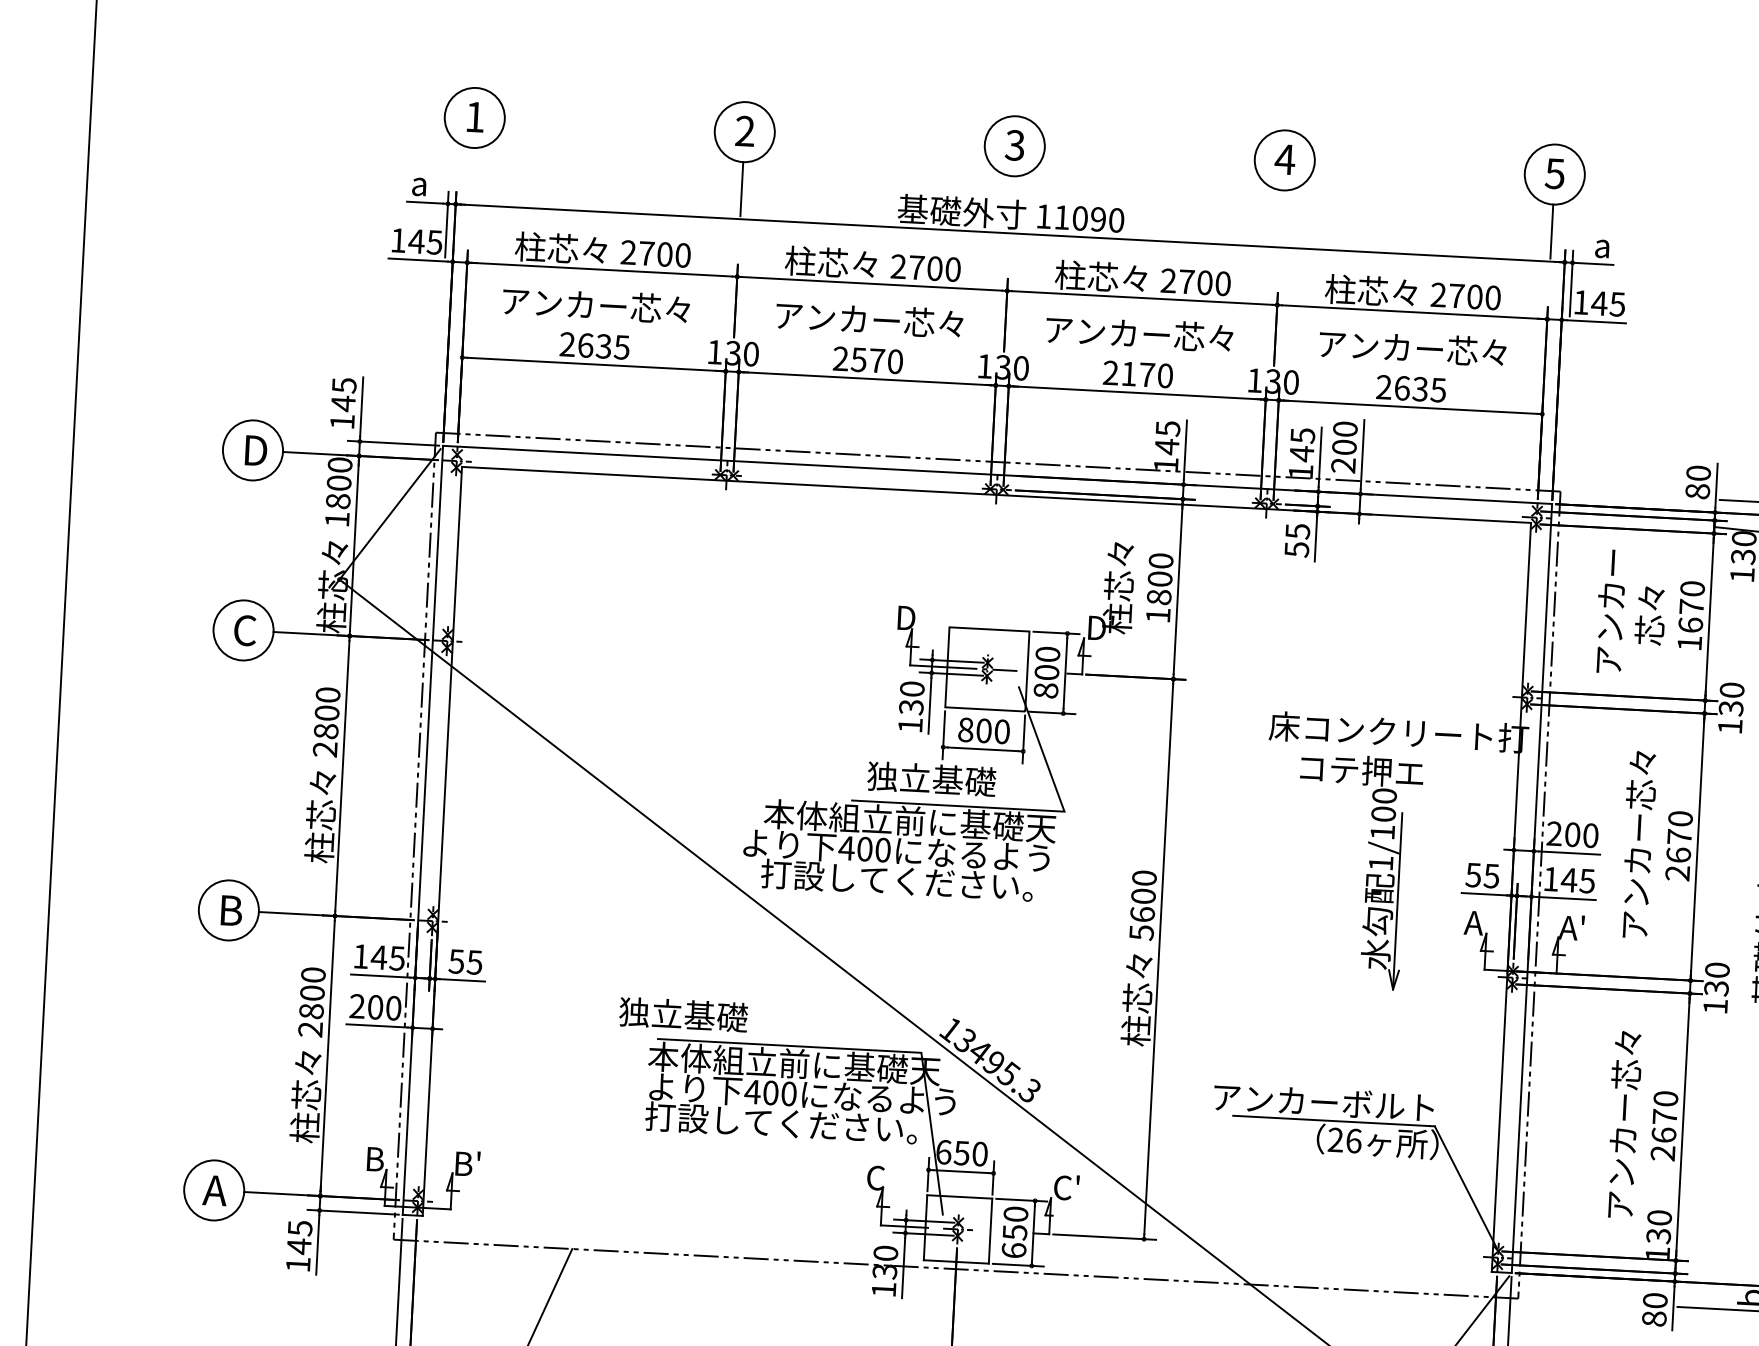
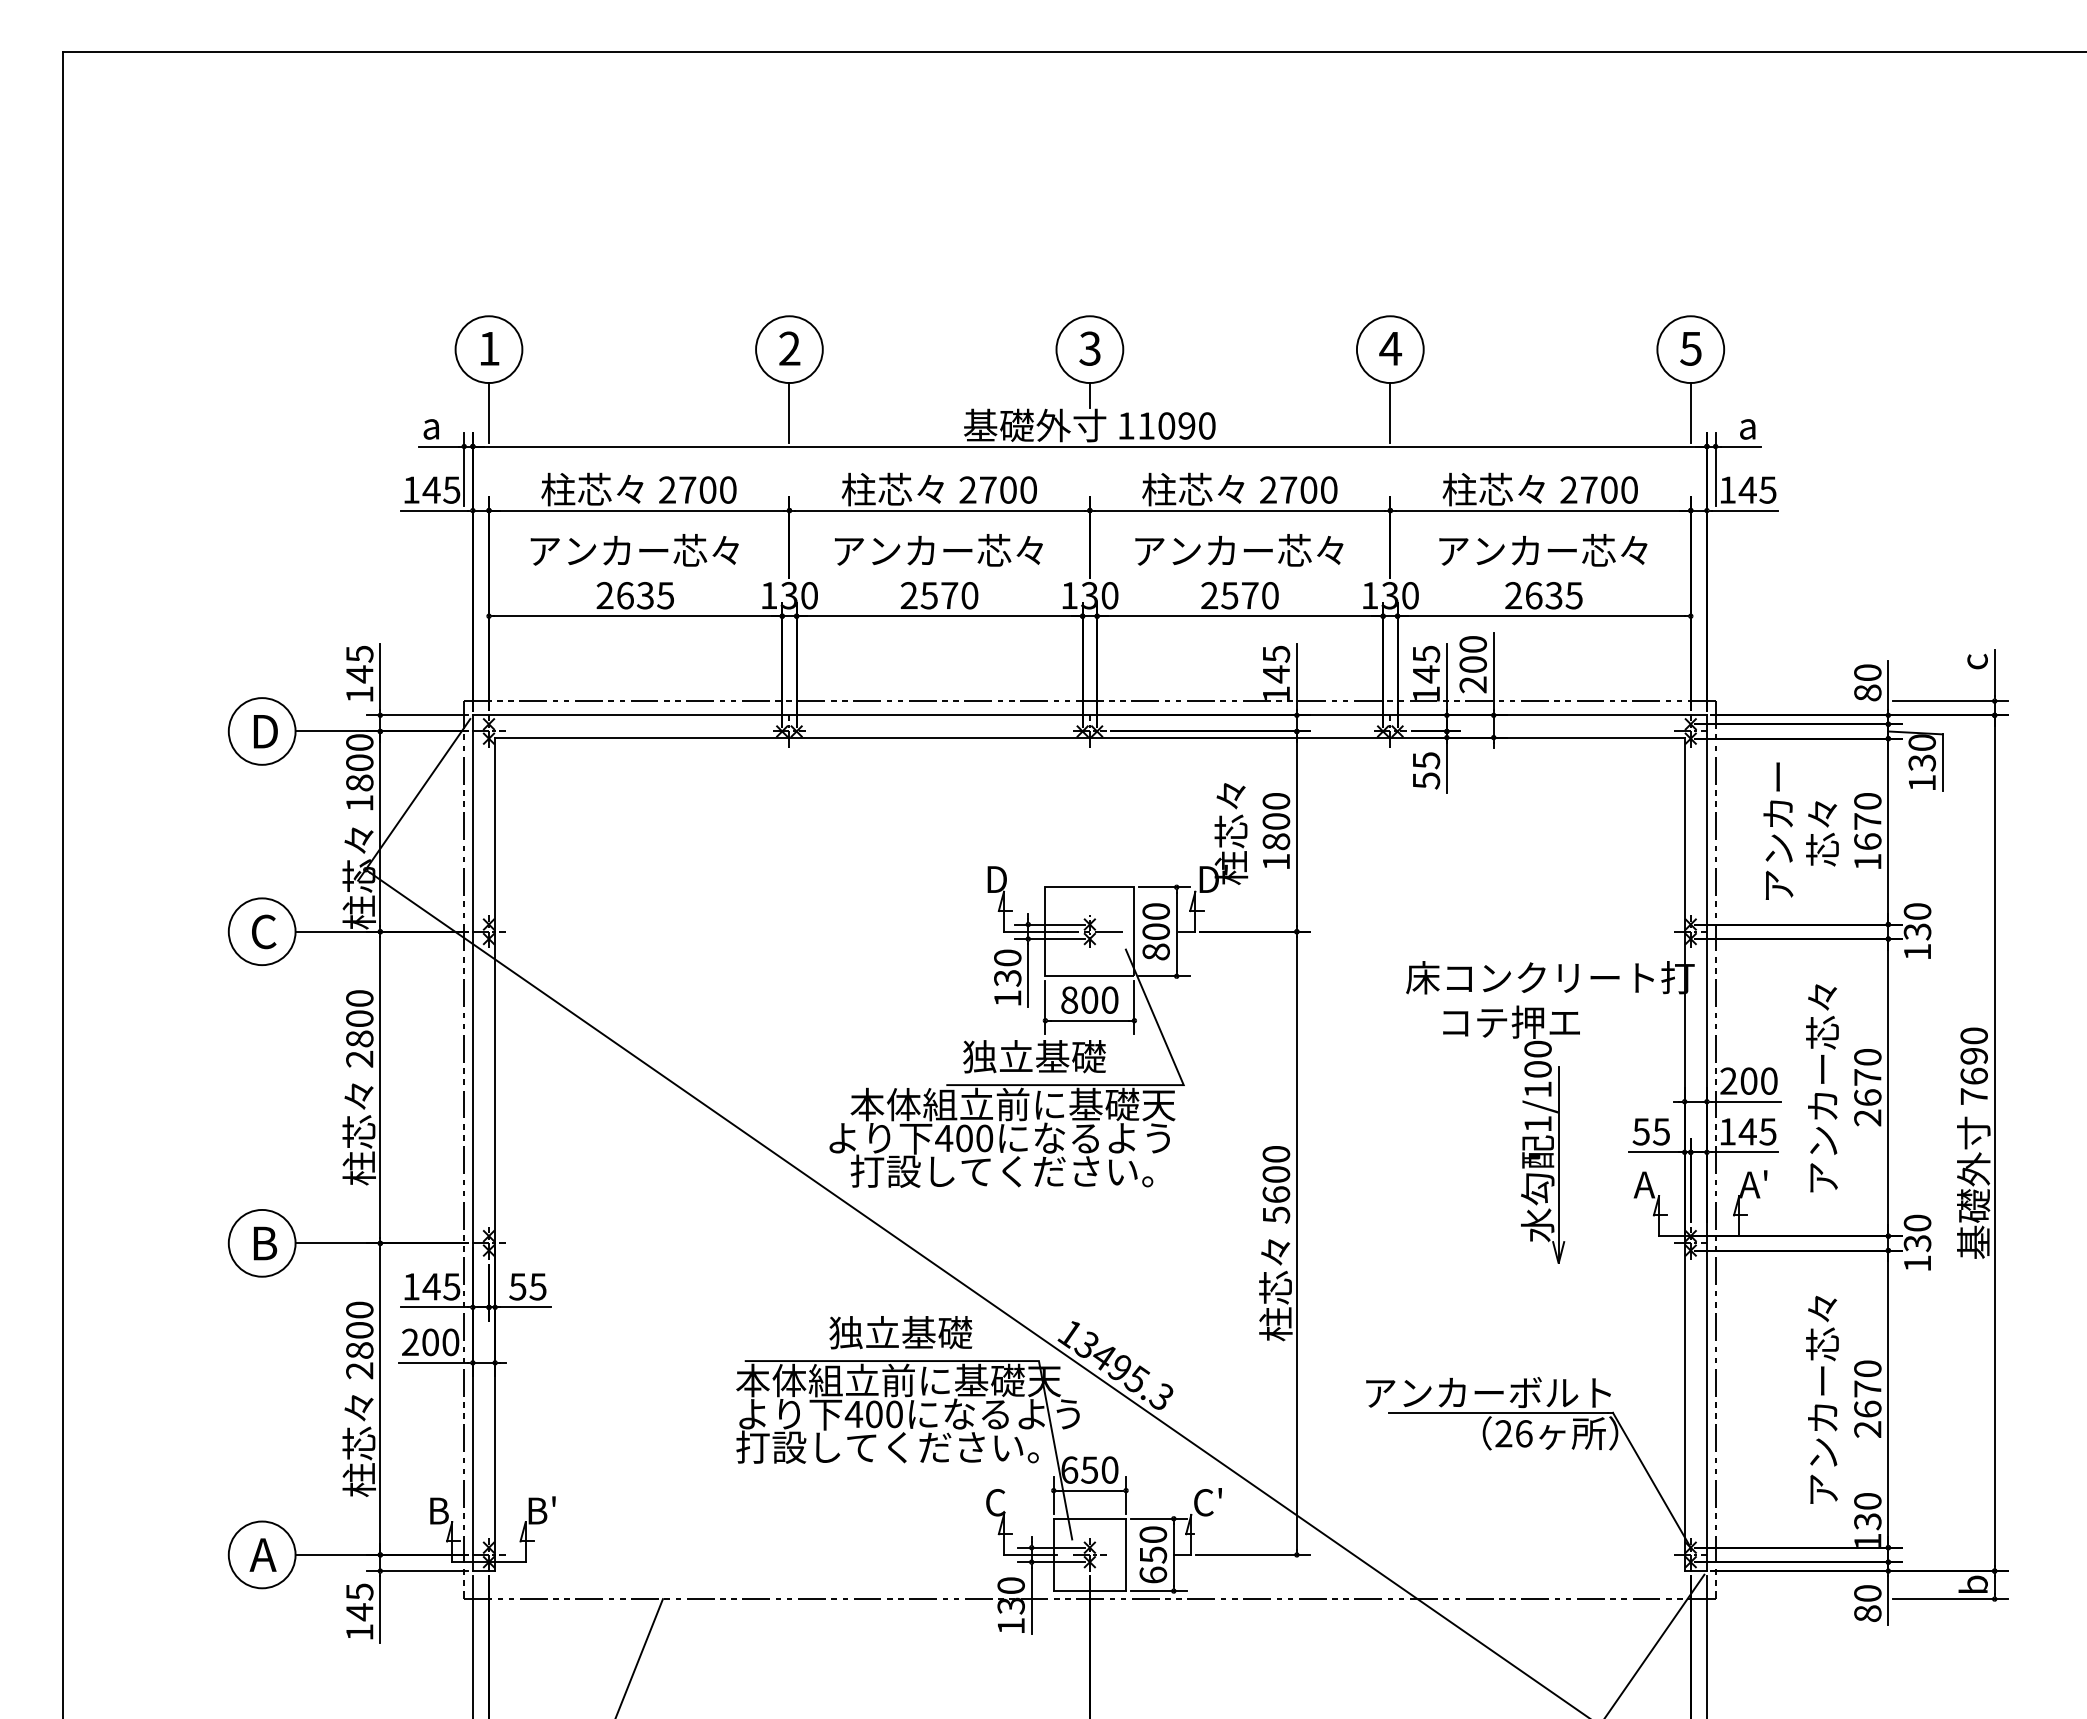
line: (472, 175) -> (489, 413), added
line: (1012, 187) -> (1089, 395), added
line: (1281, 217) -> (1390, 413), added
text: (1128, 373) -> (1229, 595), 2170 -> 2570
text: (683, 1014) -> (900, 1332), moved

